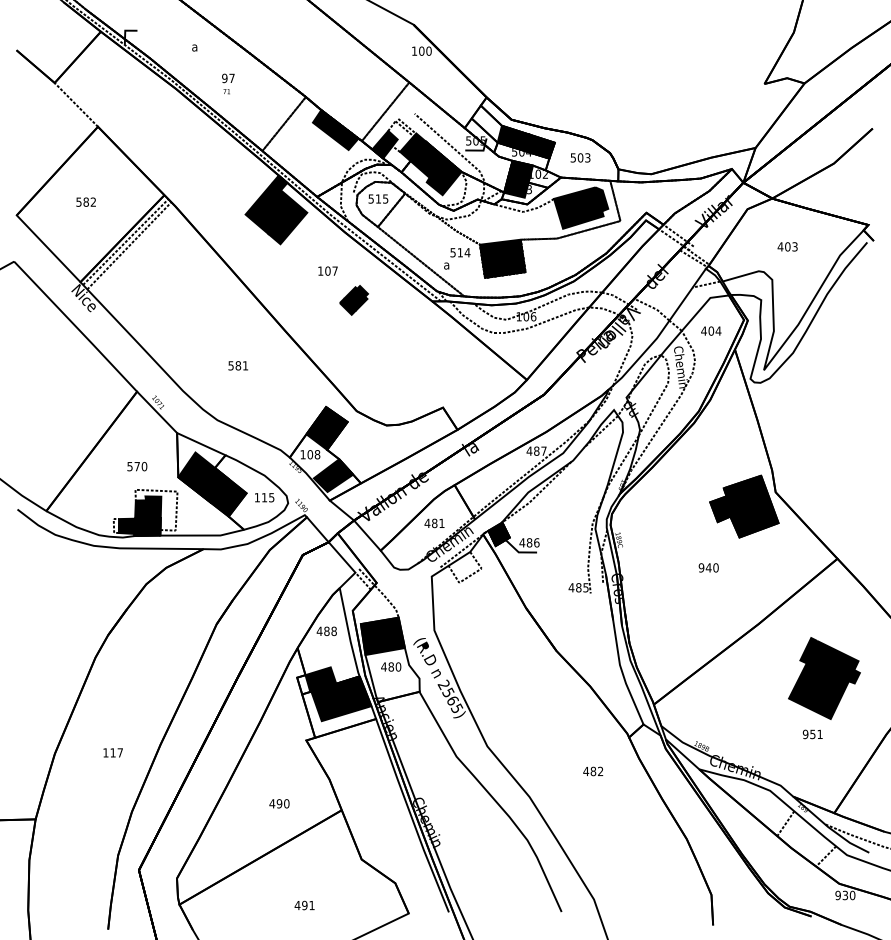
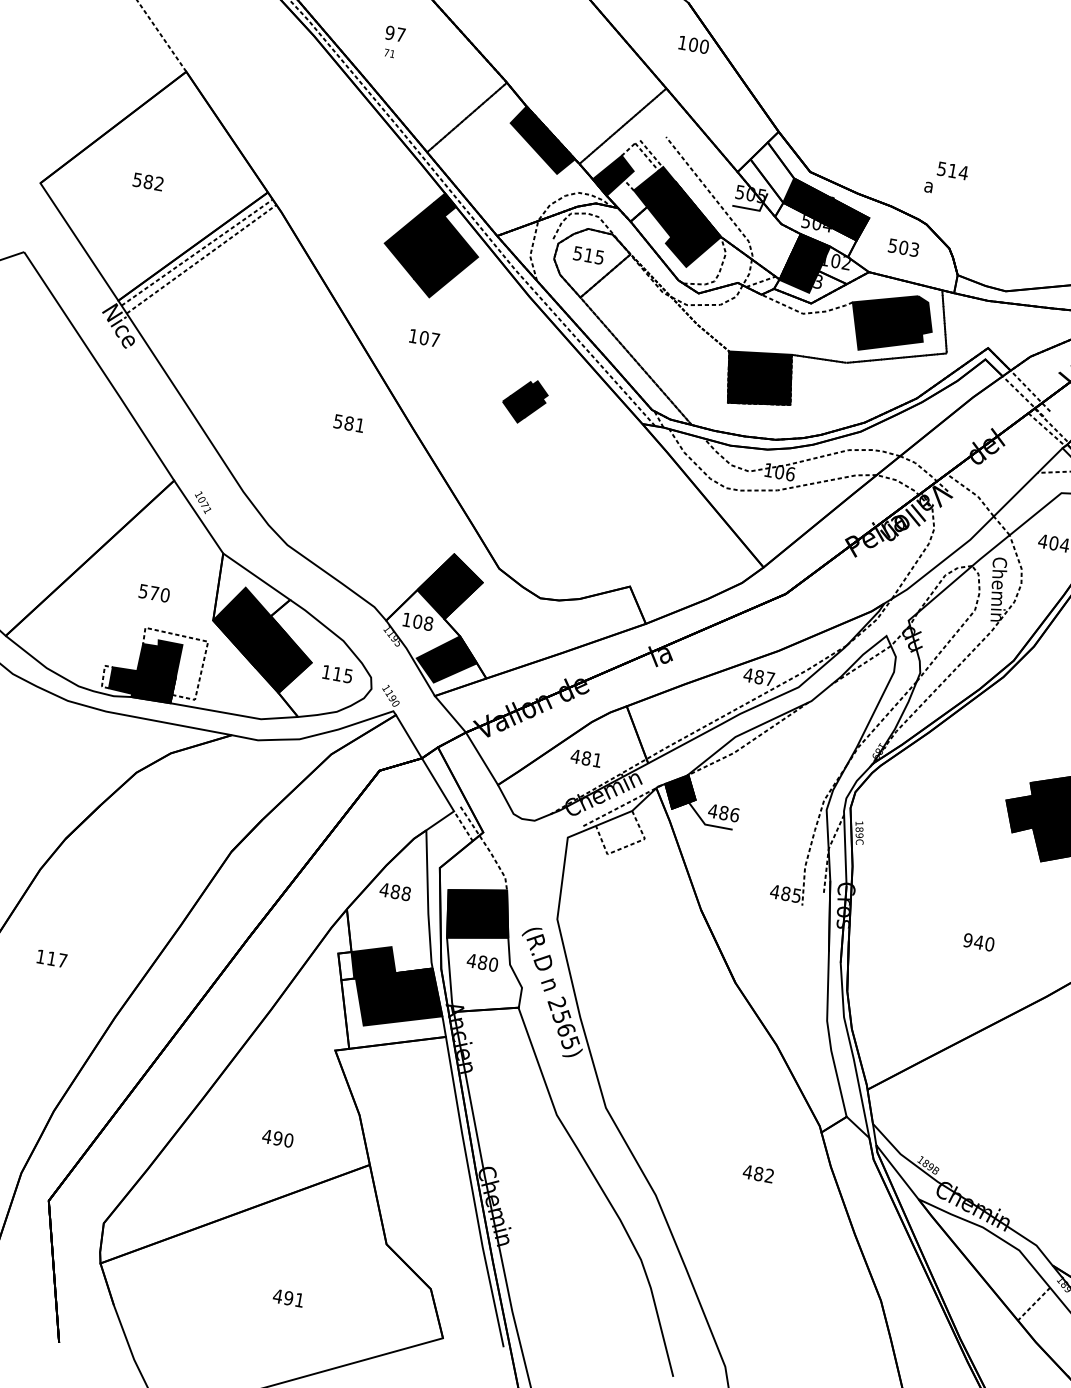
text: (457, 258) -> (946, 178), moved
text: (327, 270) -> (423, 337), moved
text: (237, 365) -> (348, 422), moved
text: (708, 567) -> (978, 941), moved
text: (112, 752) -> (50, 958), moved

